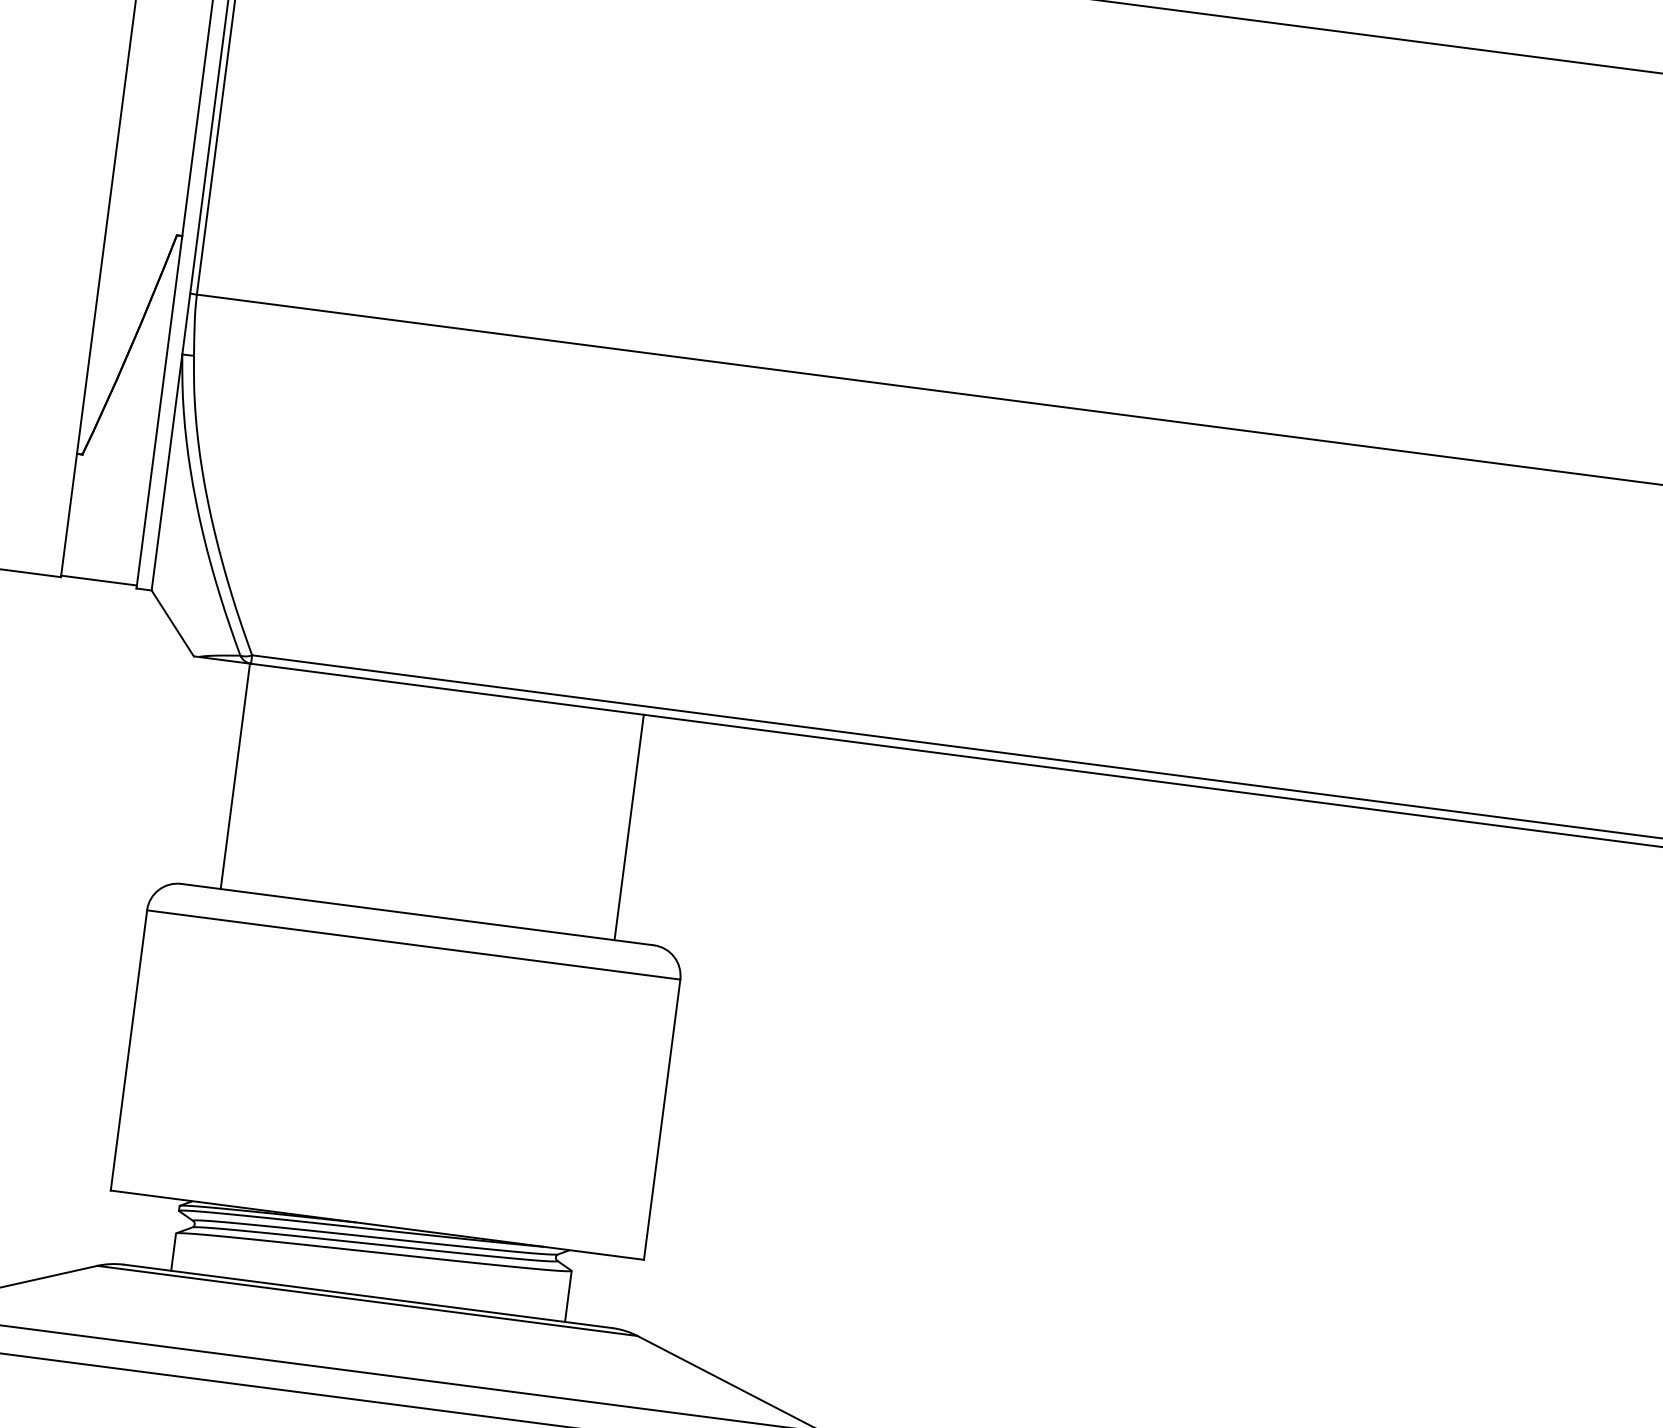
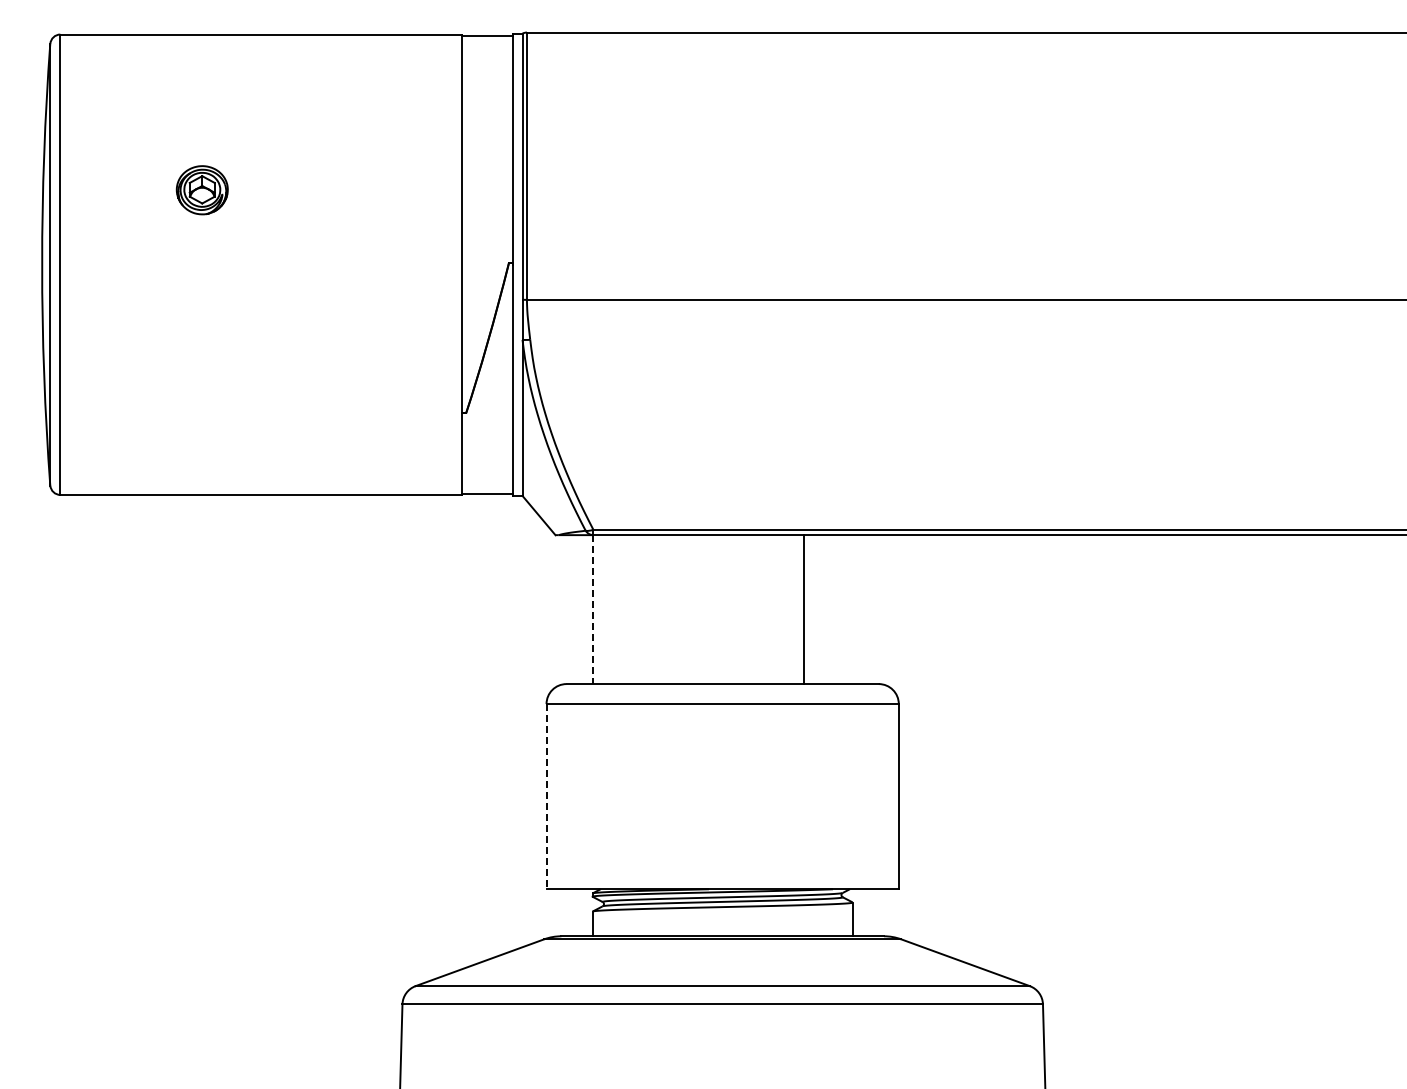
line: (235, 777) -> (592, 610), solid -> dashed
line: (628, 827) -> (803, 609), moved
line: (128, 1050) -> (546, 796), solid -> dashed

